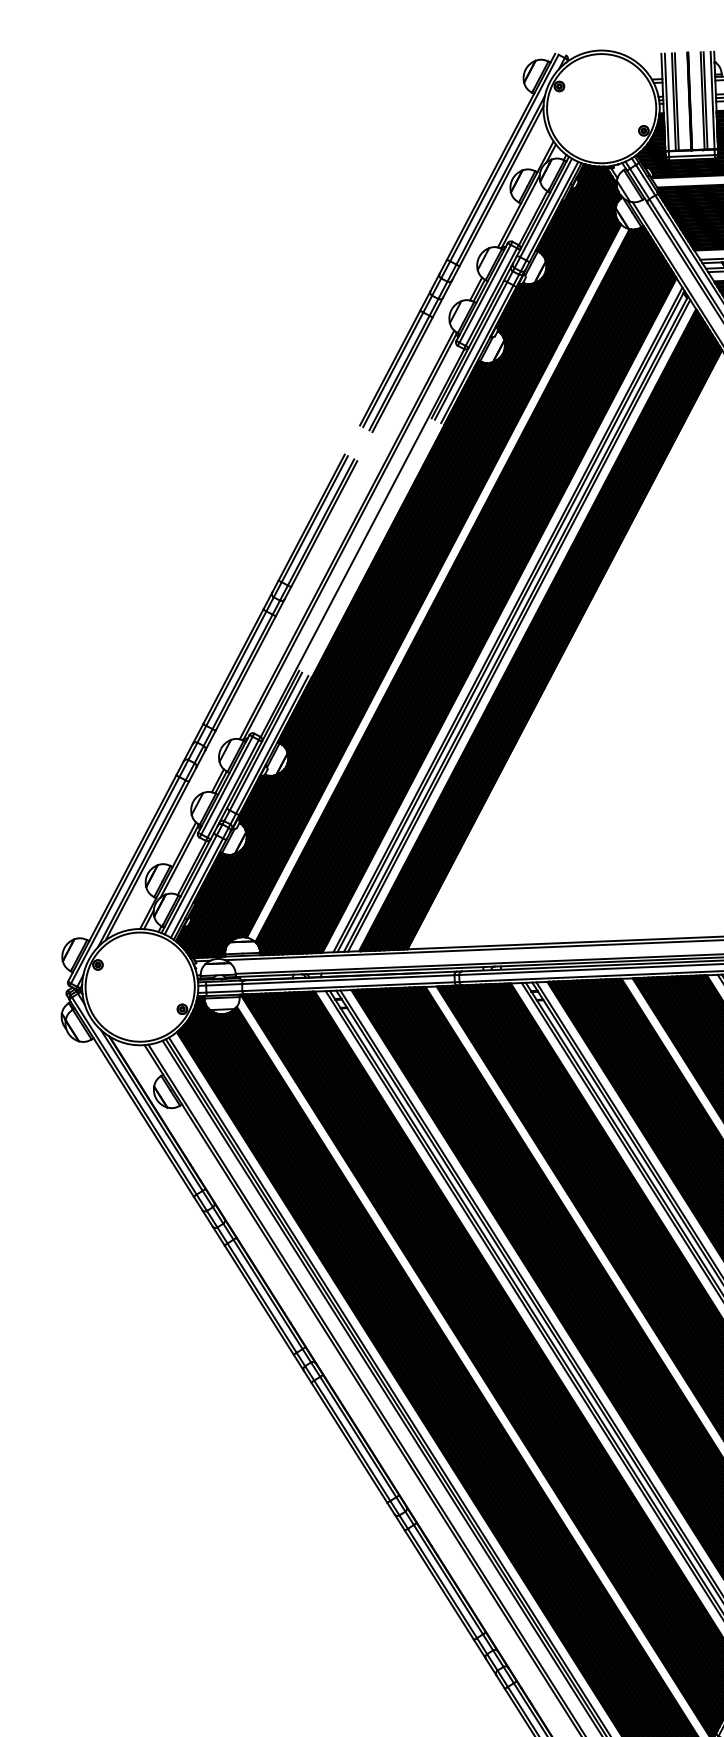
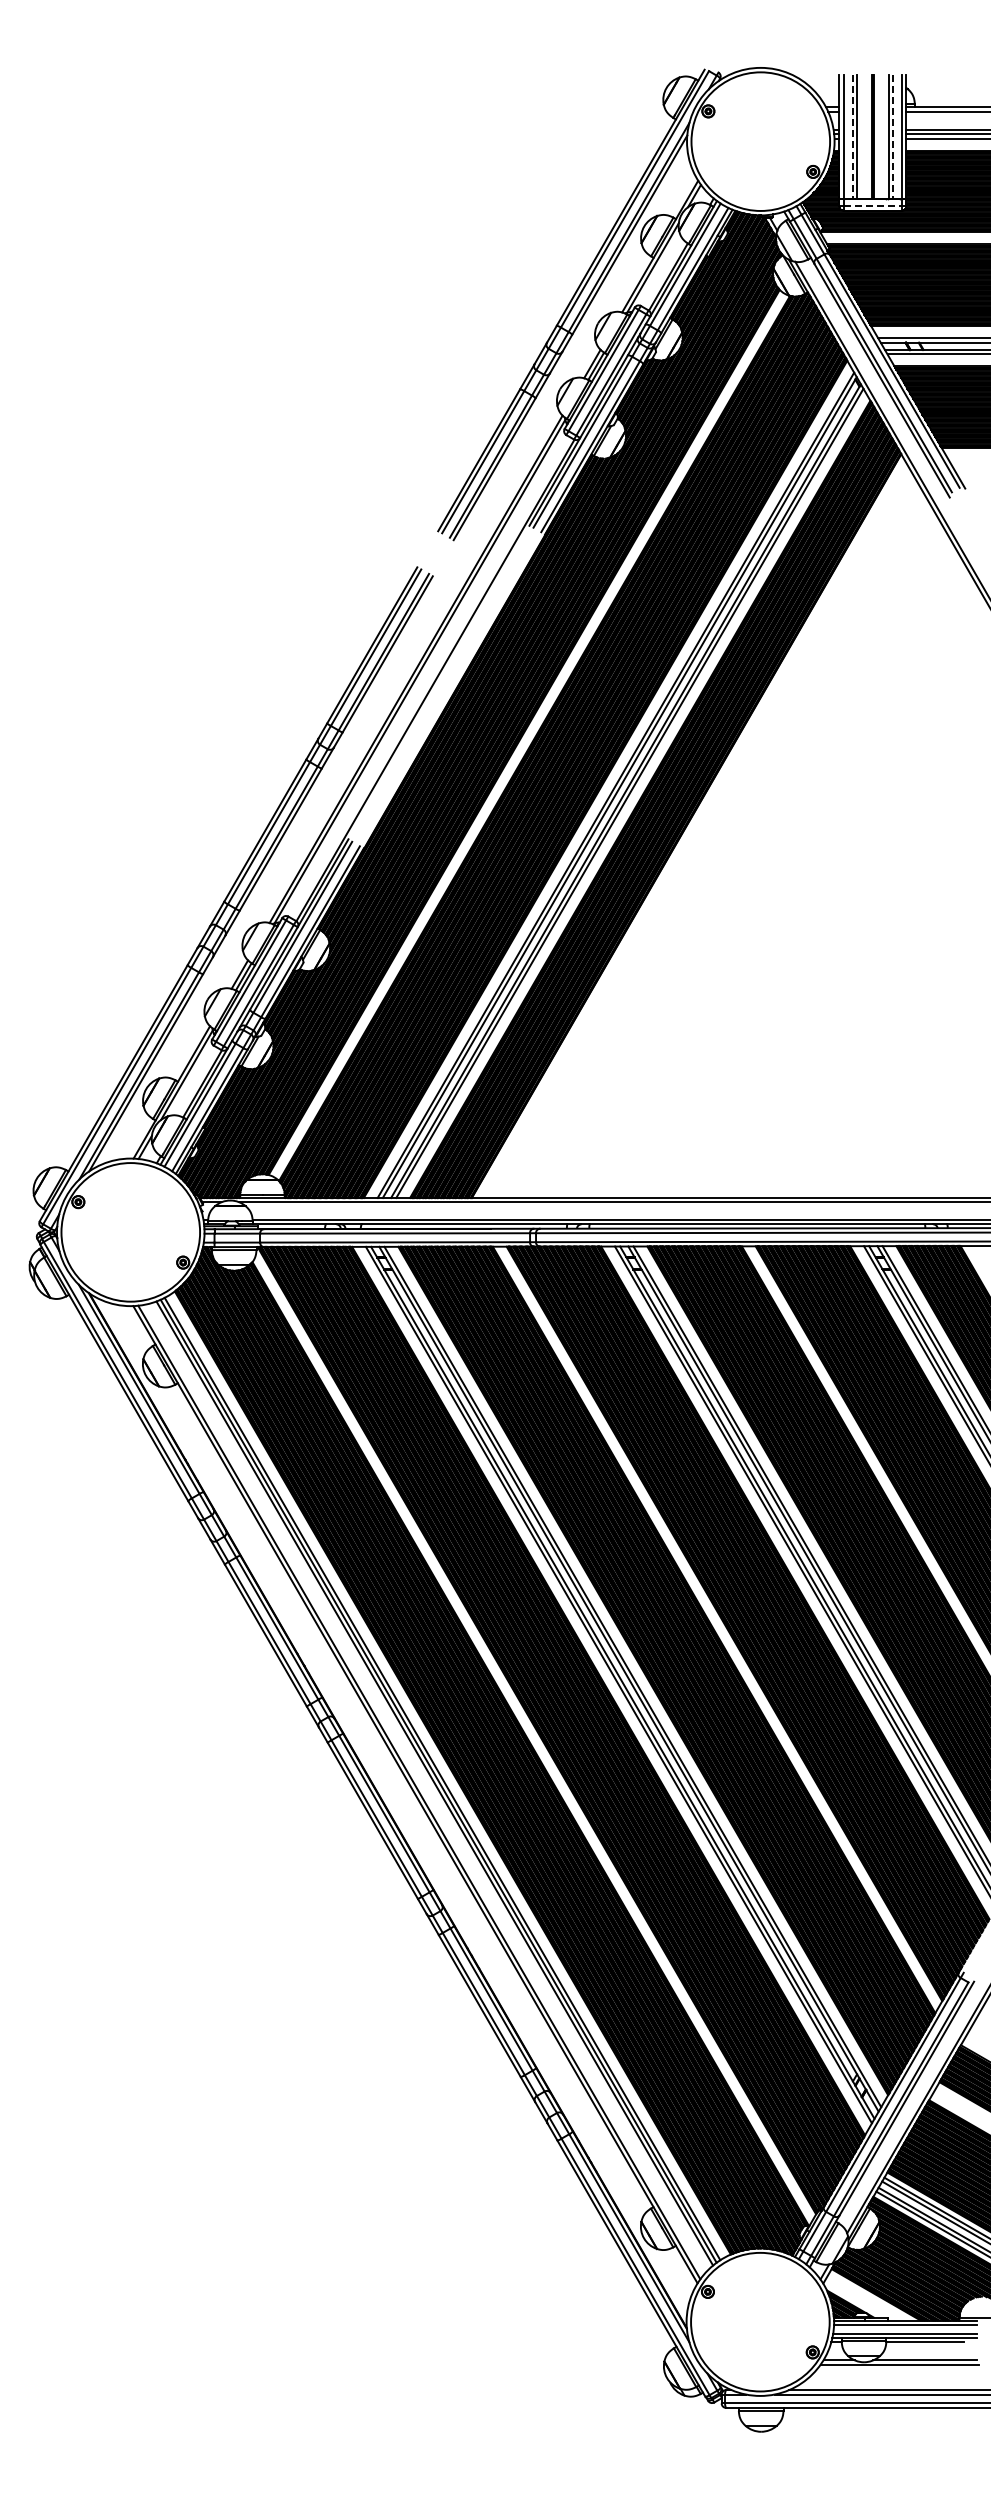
line: (705, 101) -> (893, 137), solid -> dashed
line: (673, 102) -> (852, 137), solid -> dashed
line: (692, 156) -> (873, 206), solid -> dashed

